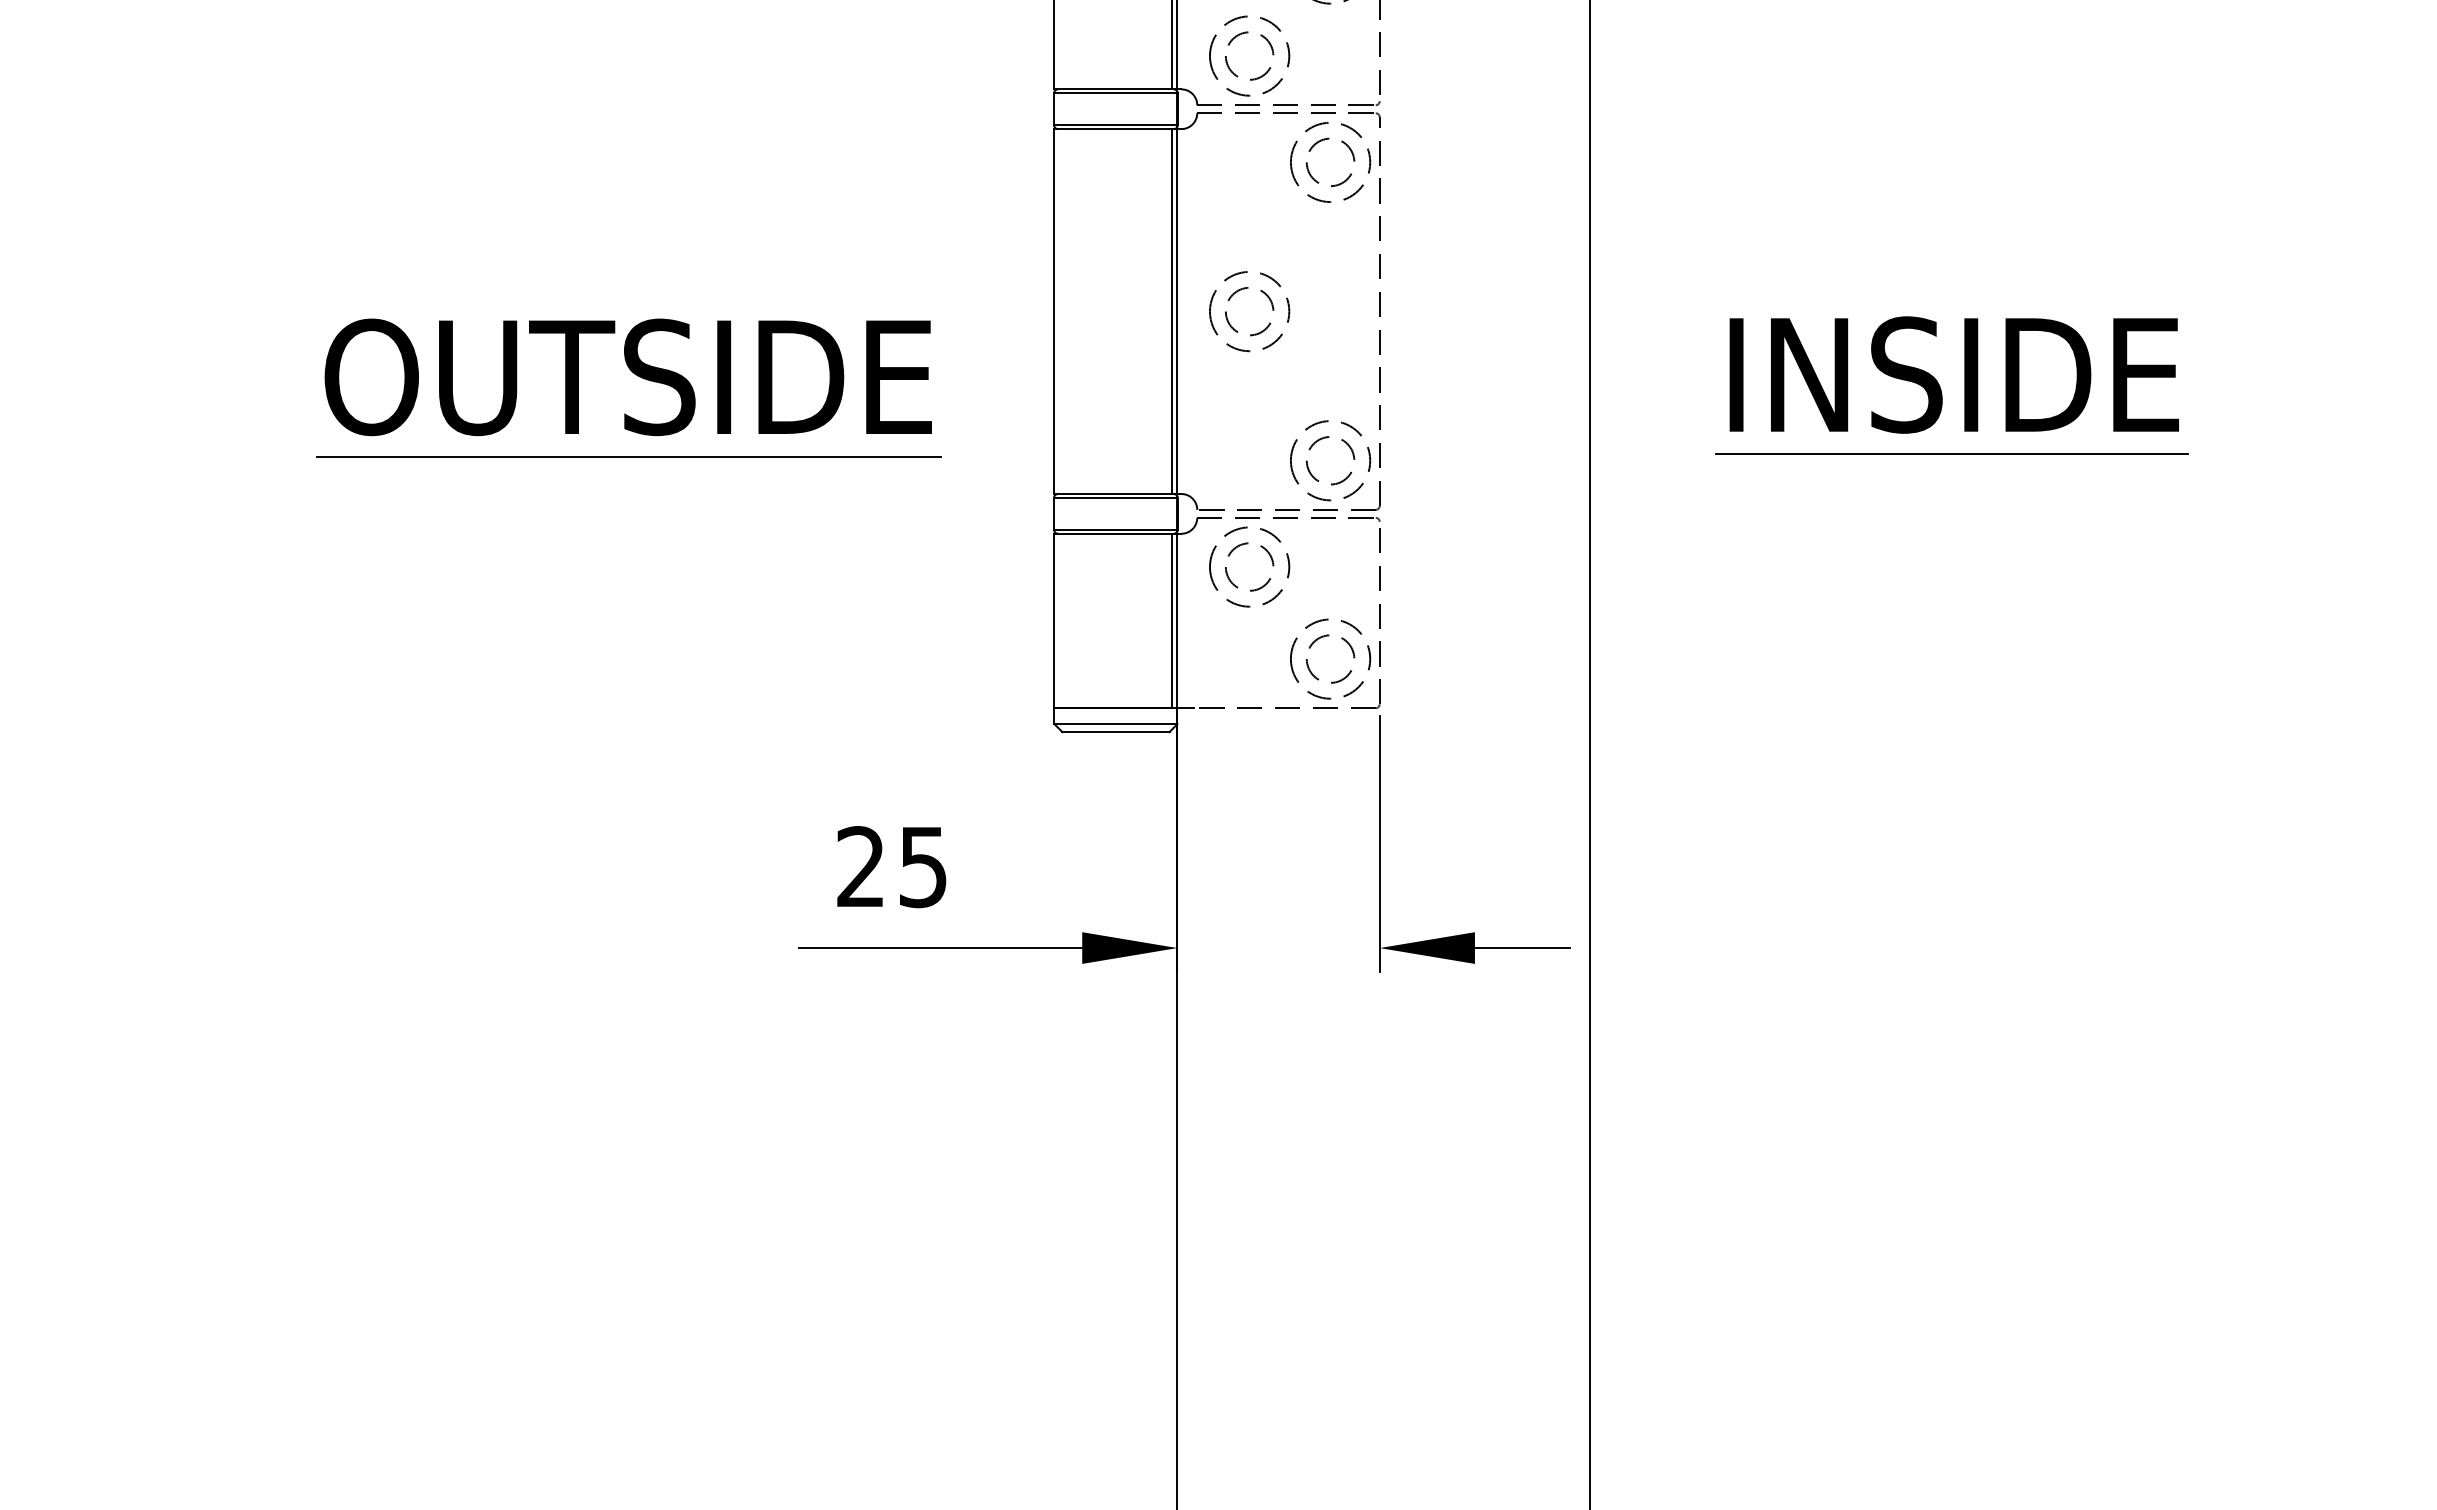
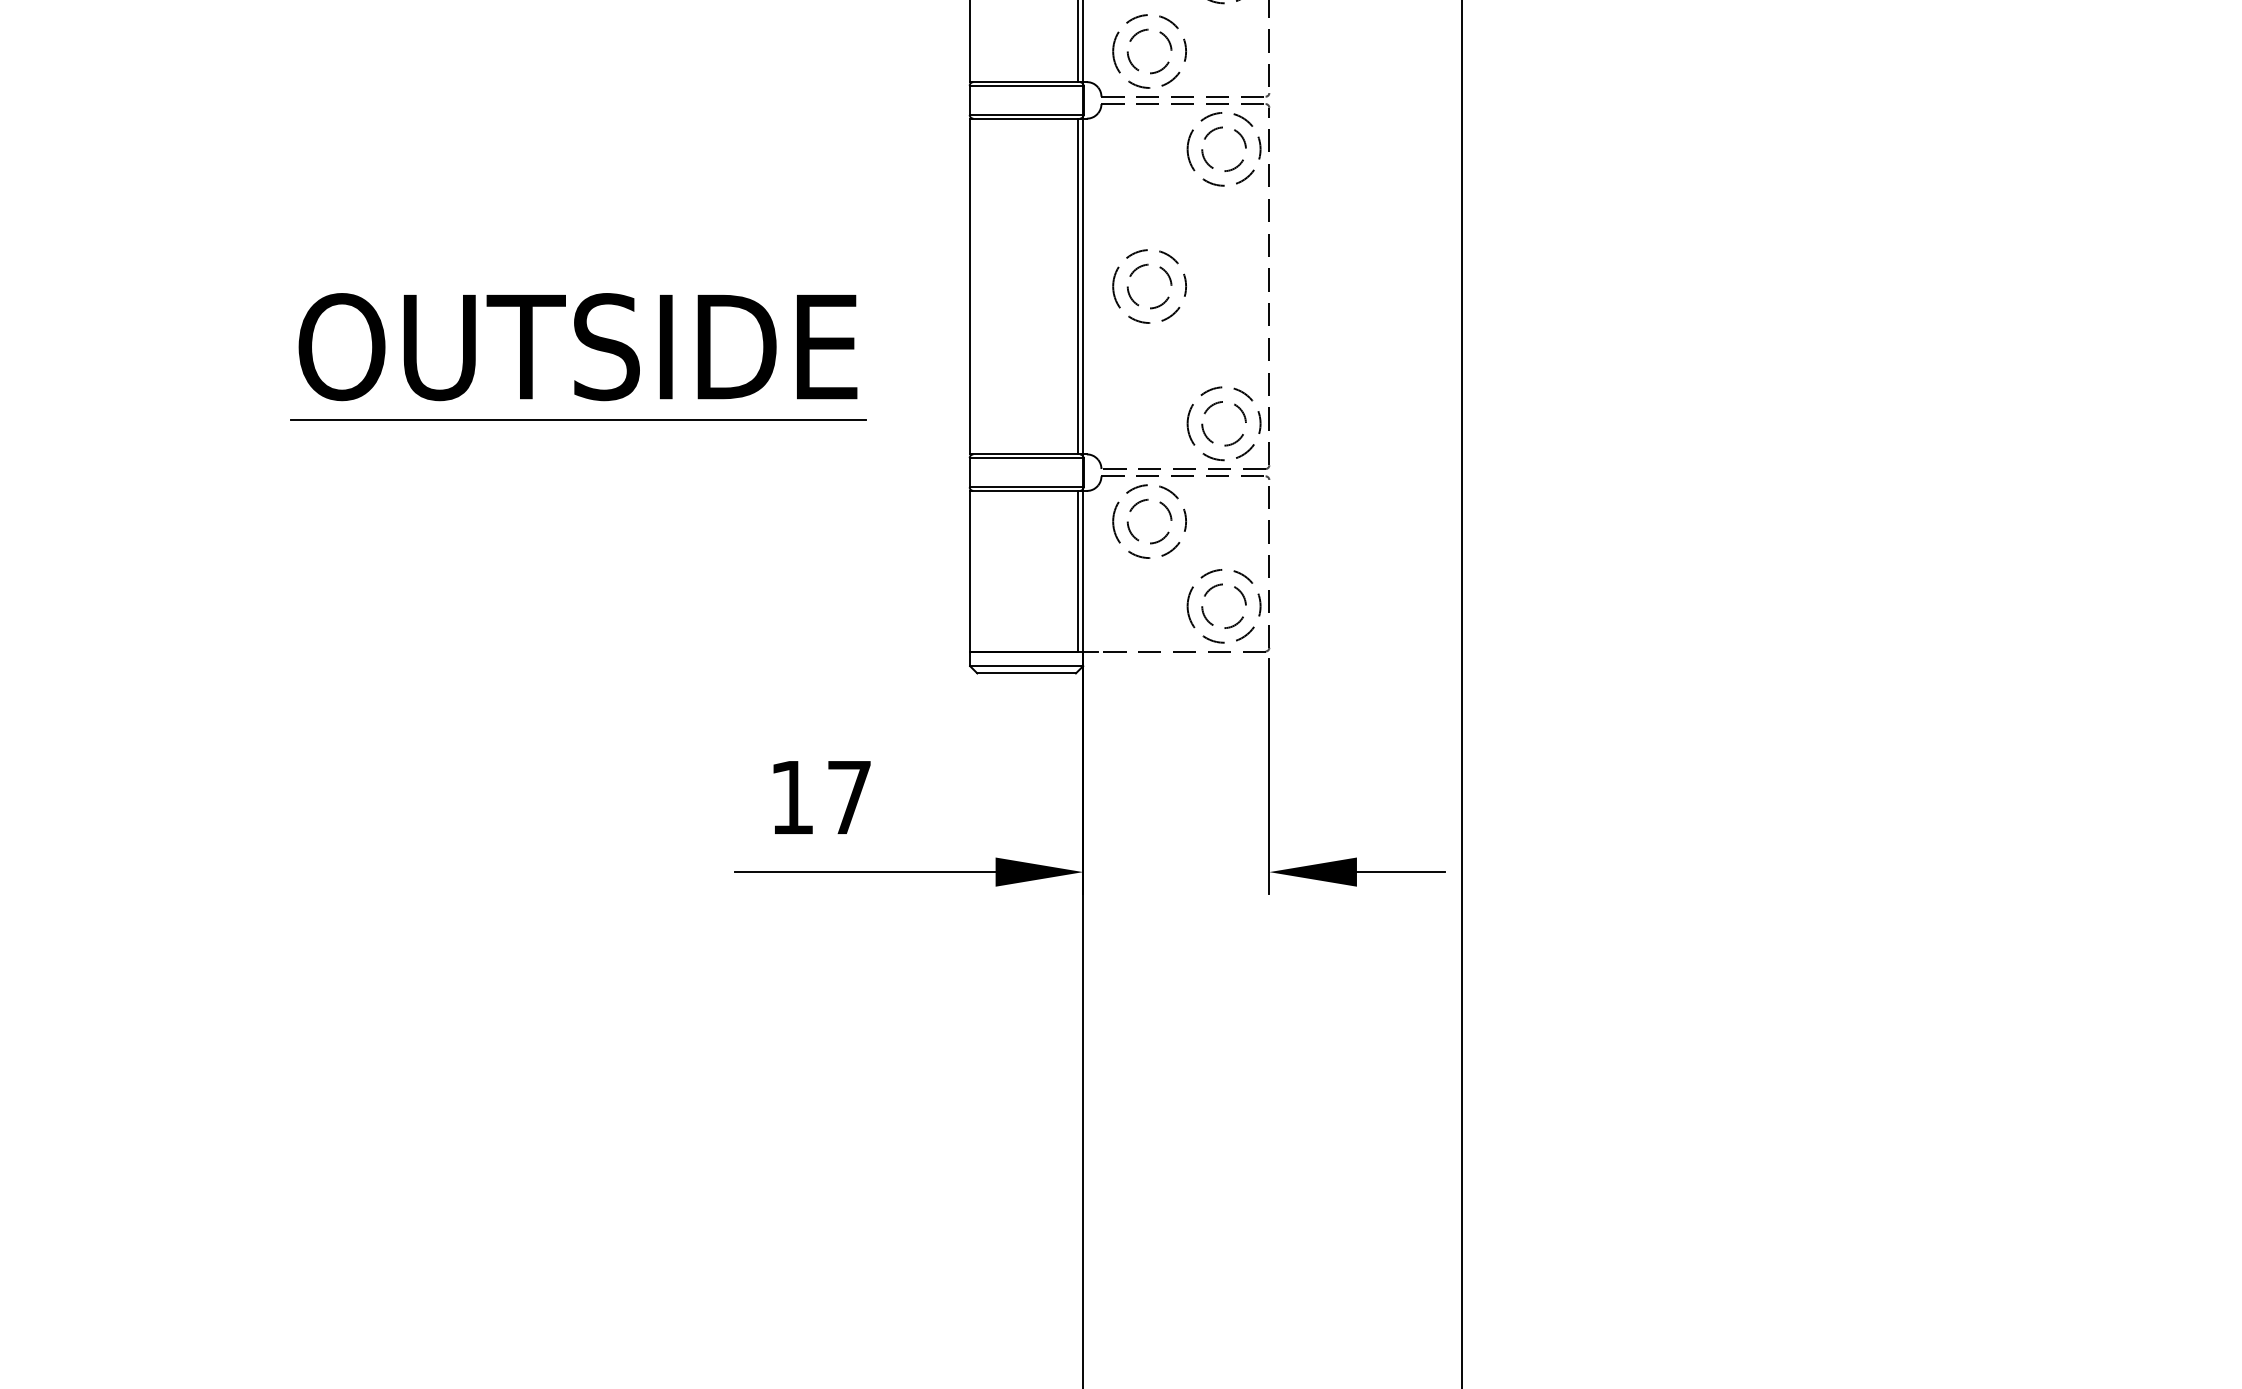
part: (1941, 389) -> (1786, 358), removed
text: (891, 867) -> (820, 798), 25 -> 17

